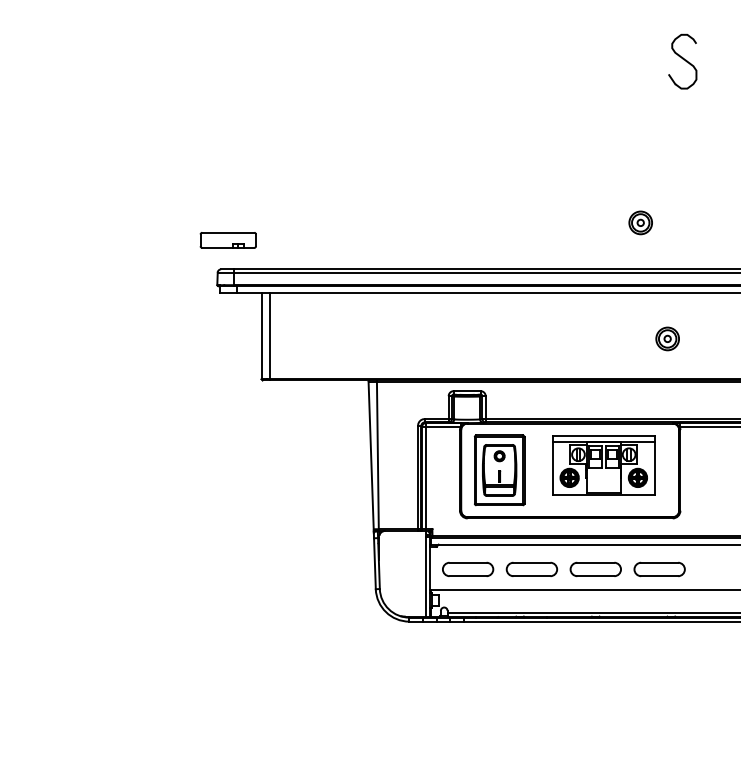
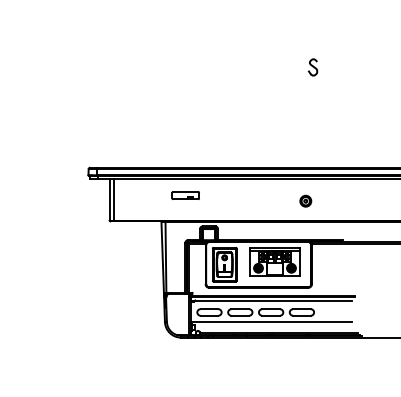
part: (681, 61) -> (312, 67), size x0.62
part: (640, 221) -> (292, 144), removed
part: (227, 240) -> (185, 195), moved

